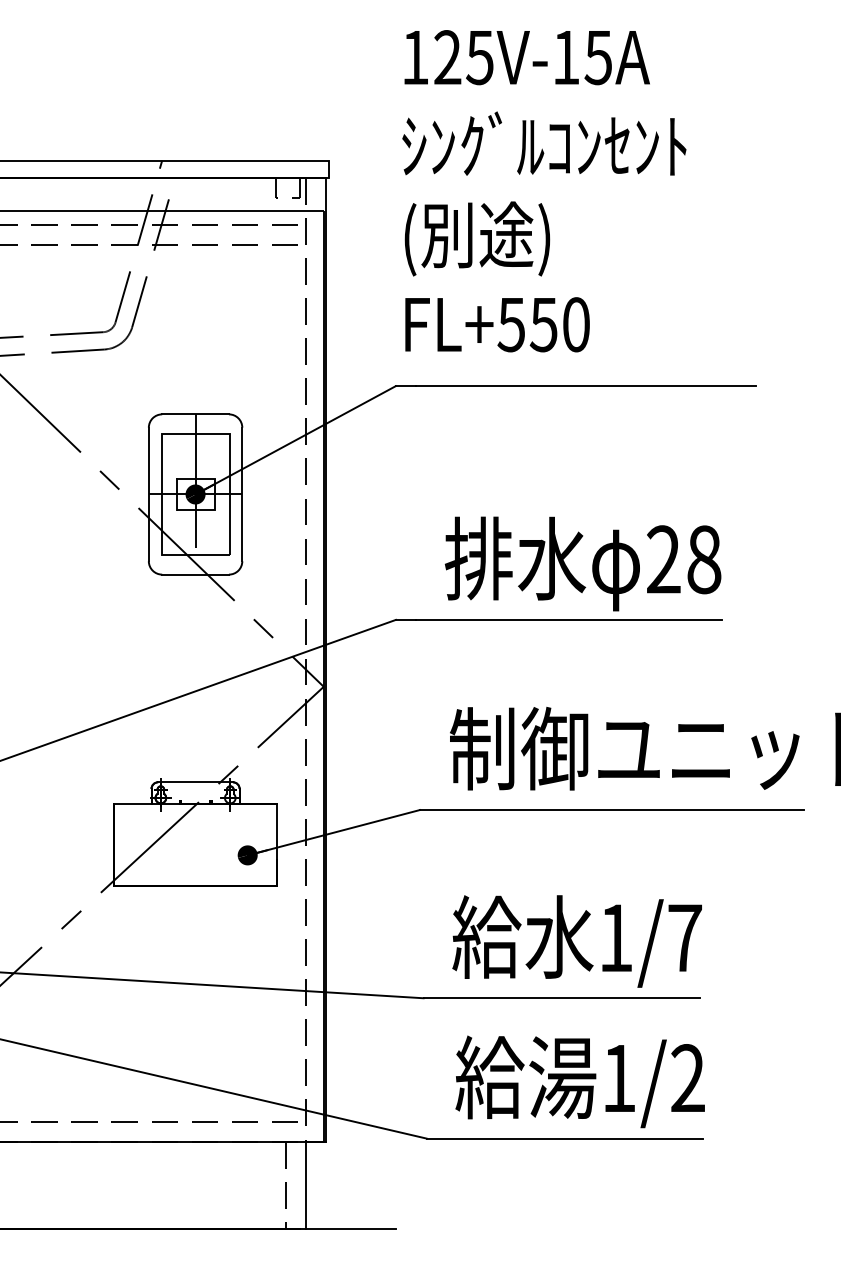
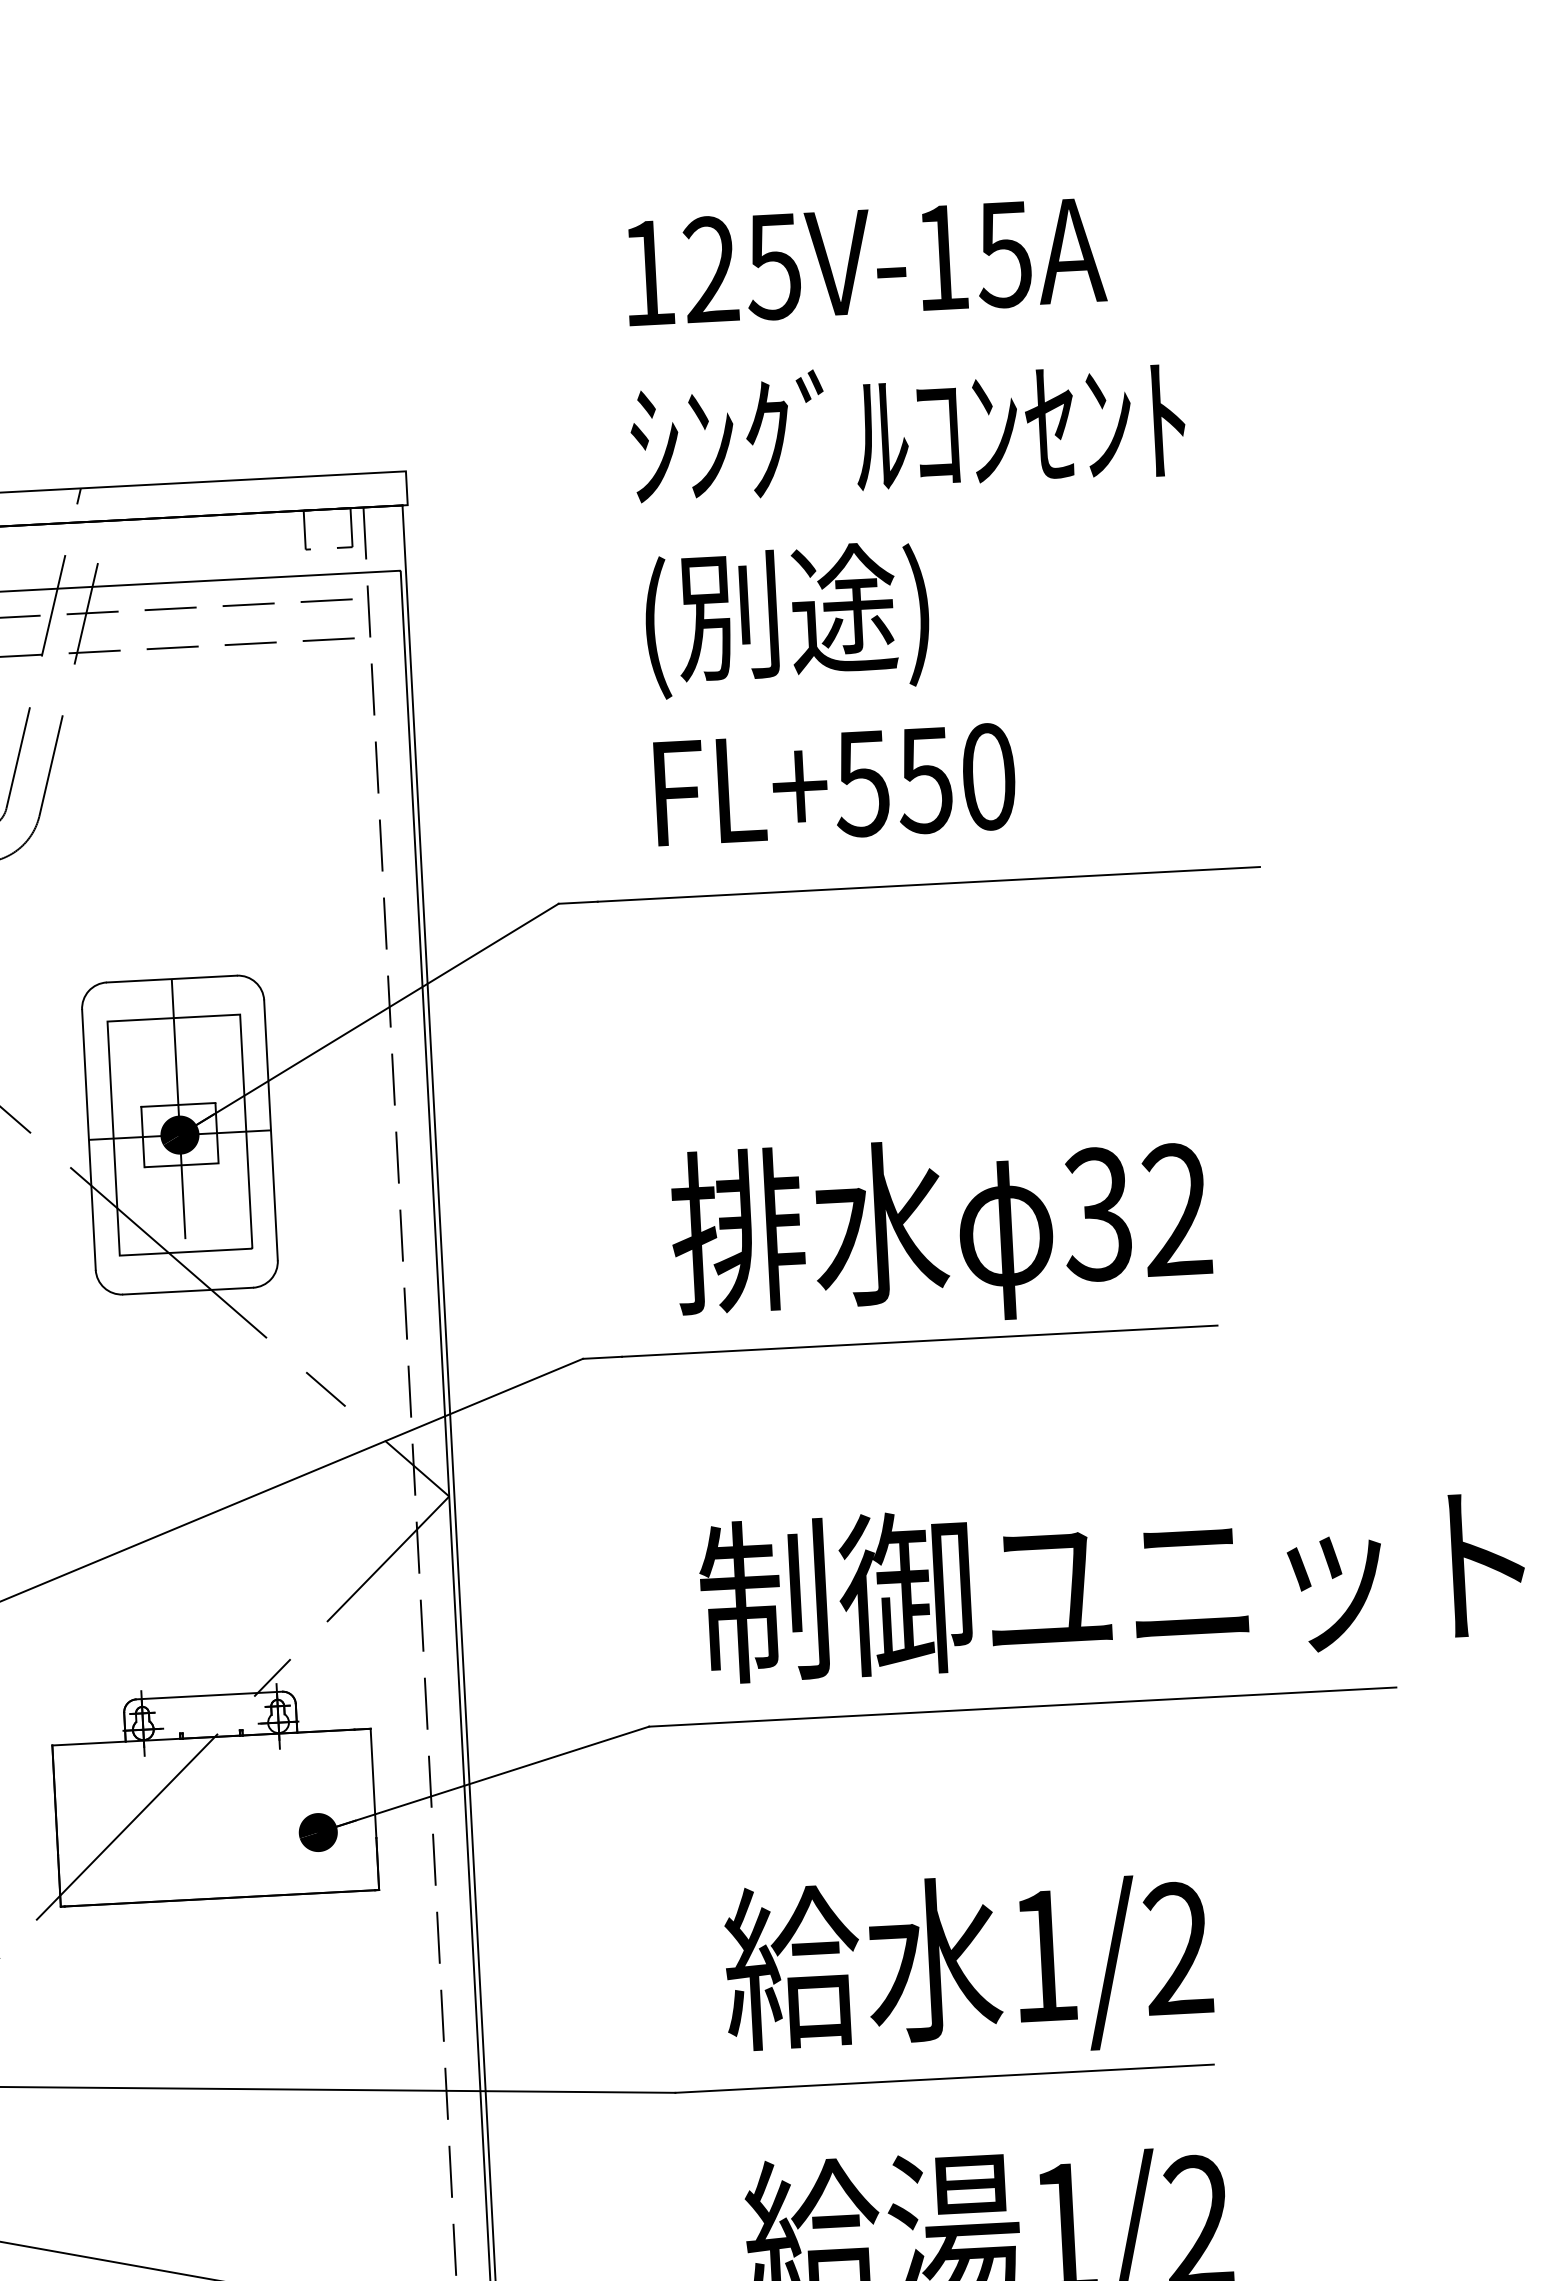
text: (544, 191) -> (913, 520), moved
text: (683, 559) -> (1136, 1211), 28 -> 32
text: (684, 937) -> (1177, 1947), 1/7 -> 1/2

